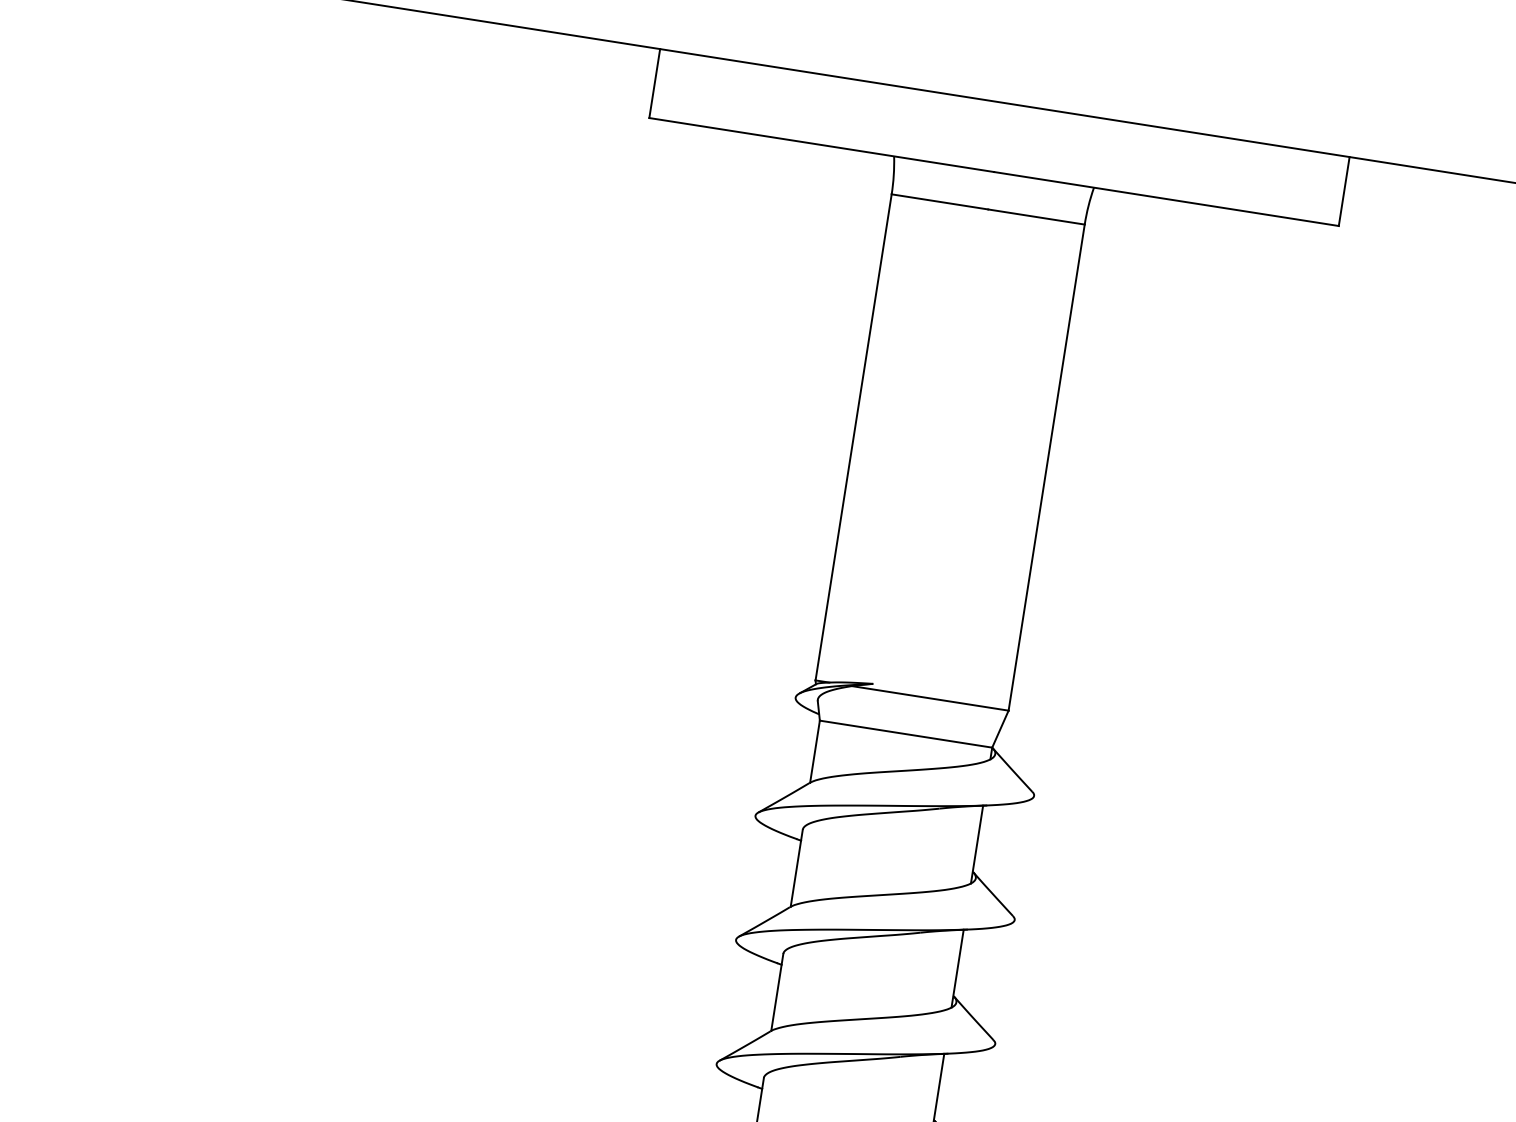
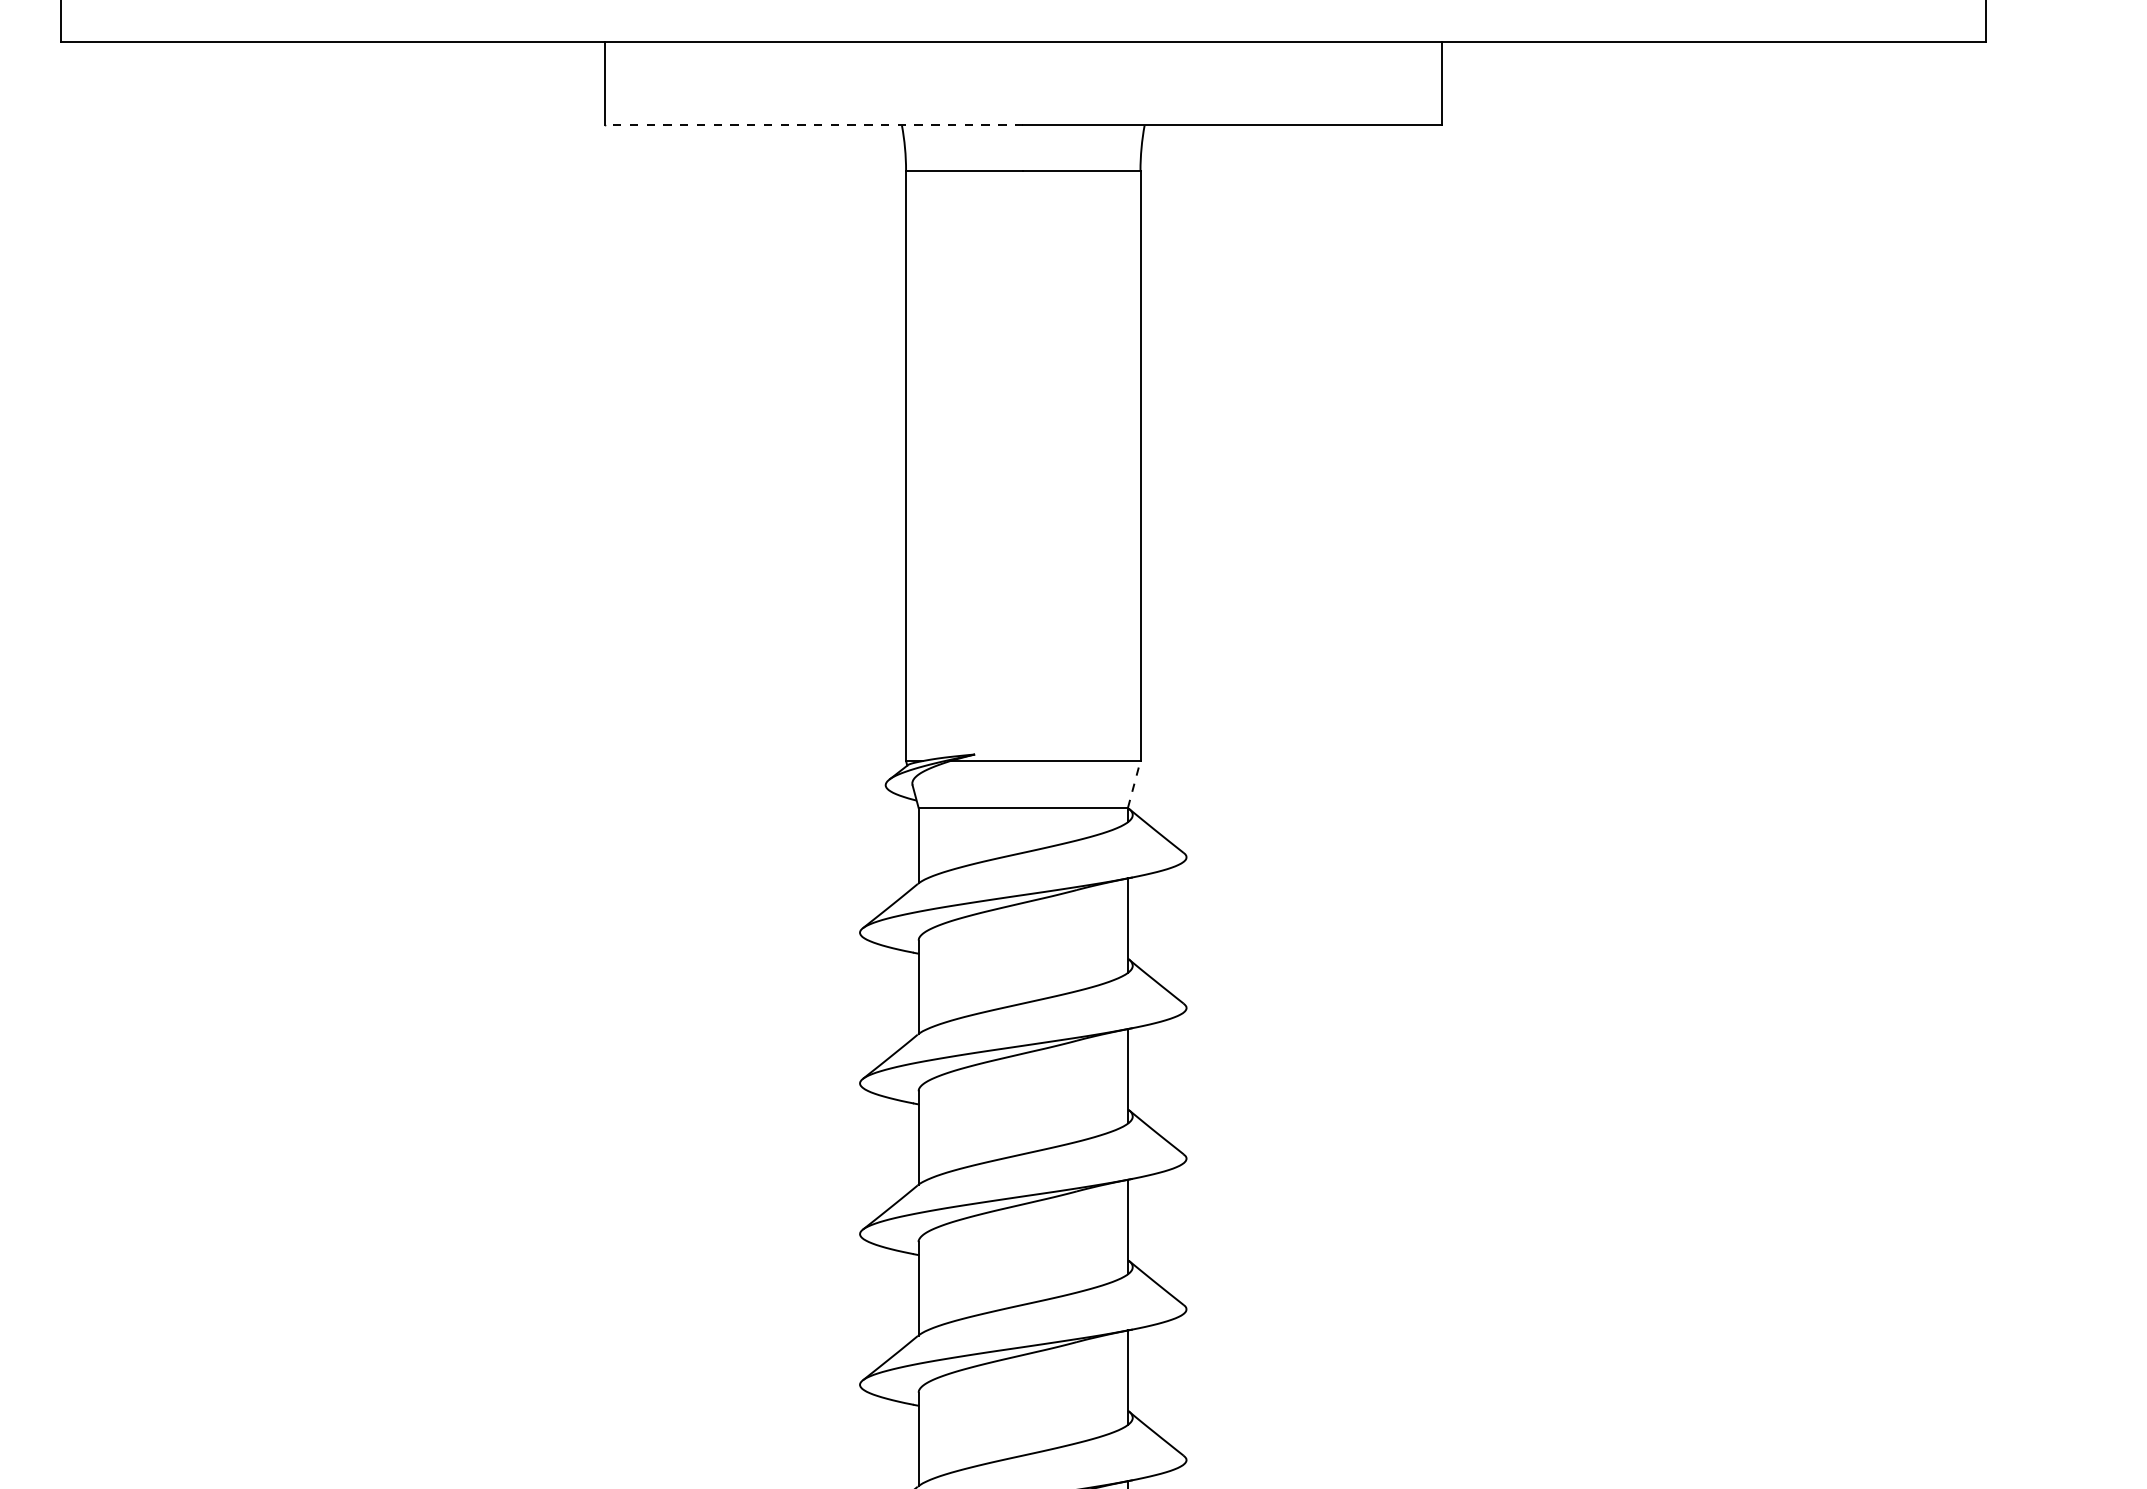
line: (821, 145) -> (813, 125), solid -> dashed
line: (1000, 729) -> (1134, 784), solid -> dashed

